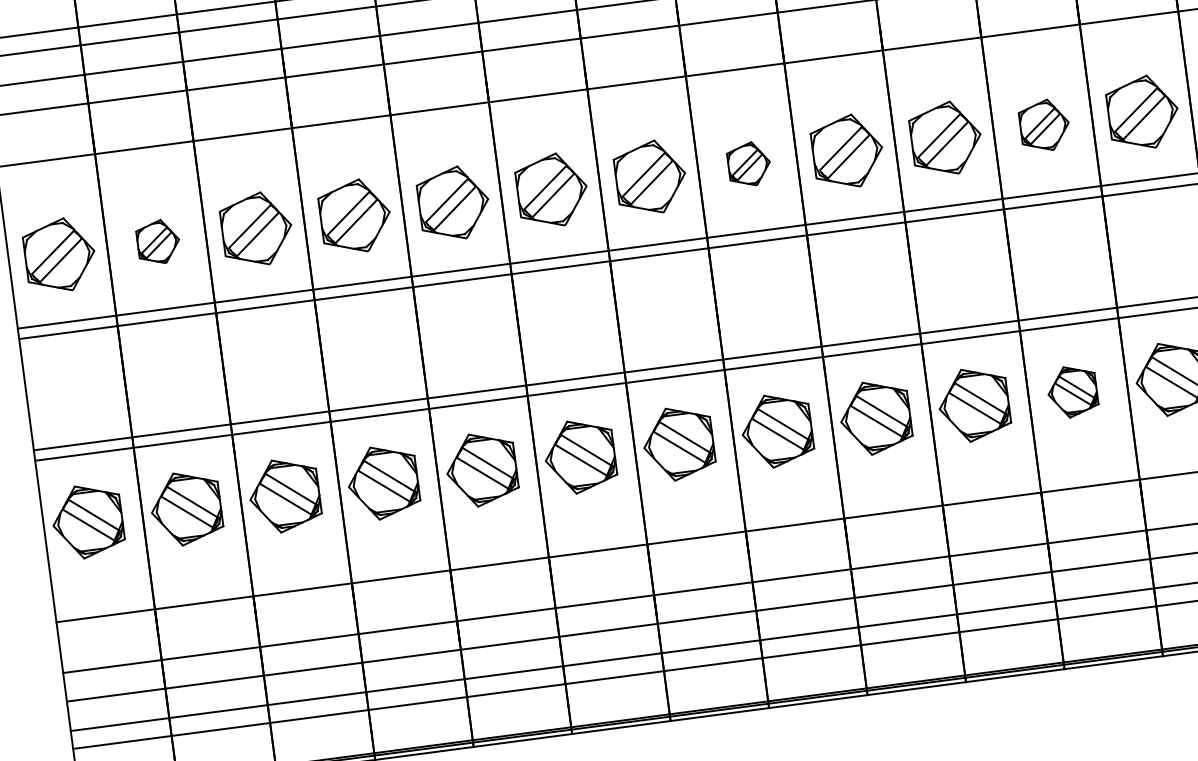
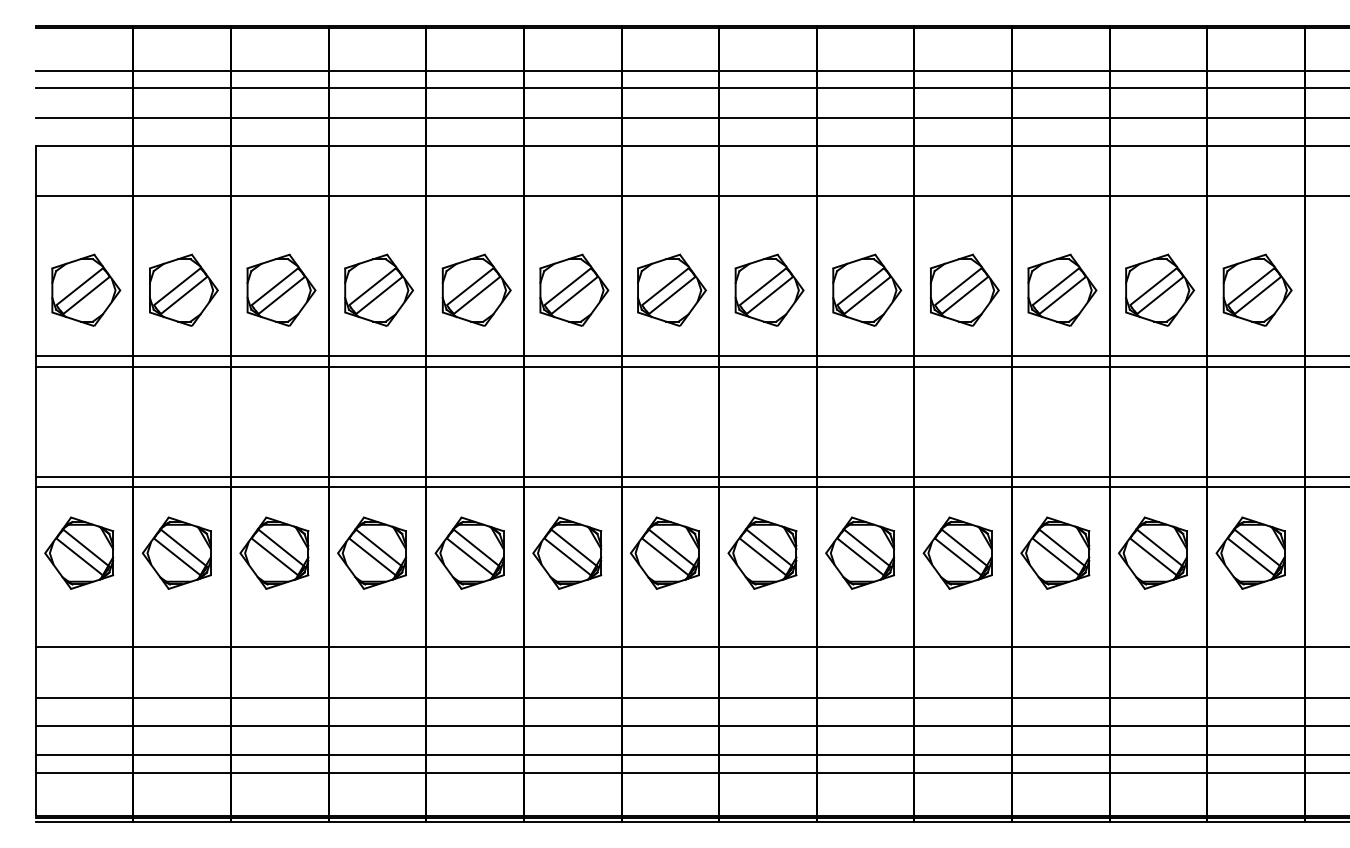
part: (1044, 124) -> (1062, 289), size x1.43
part: (749, 163) -> (769, 289), size x1.67
part: (157, 241) -> (183, 289), size x1.67
part: (1072, 391) -> (1055, 552), size x1.43

